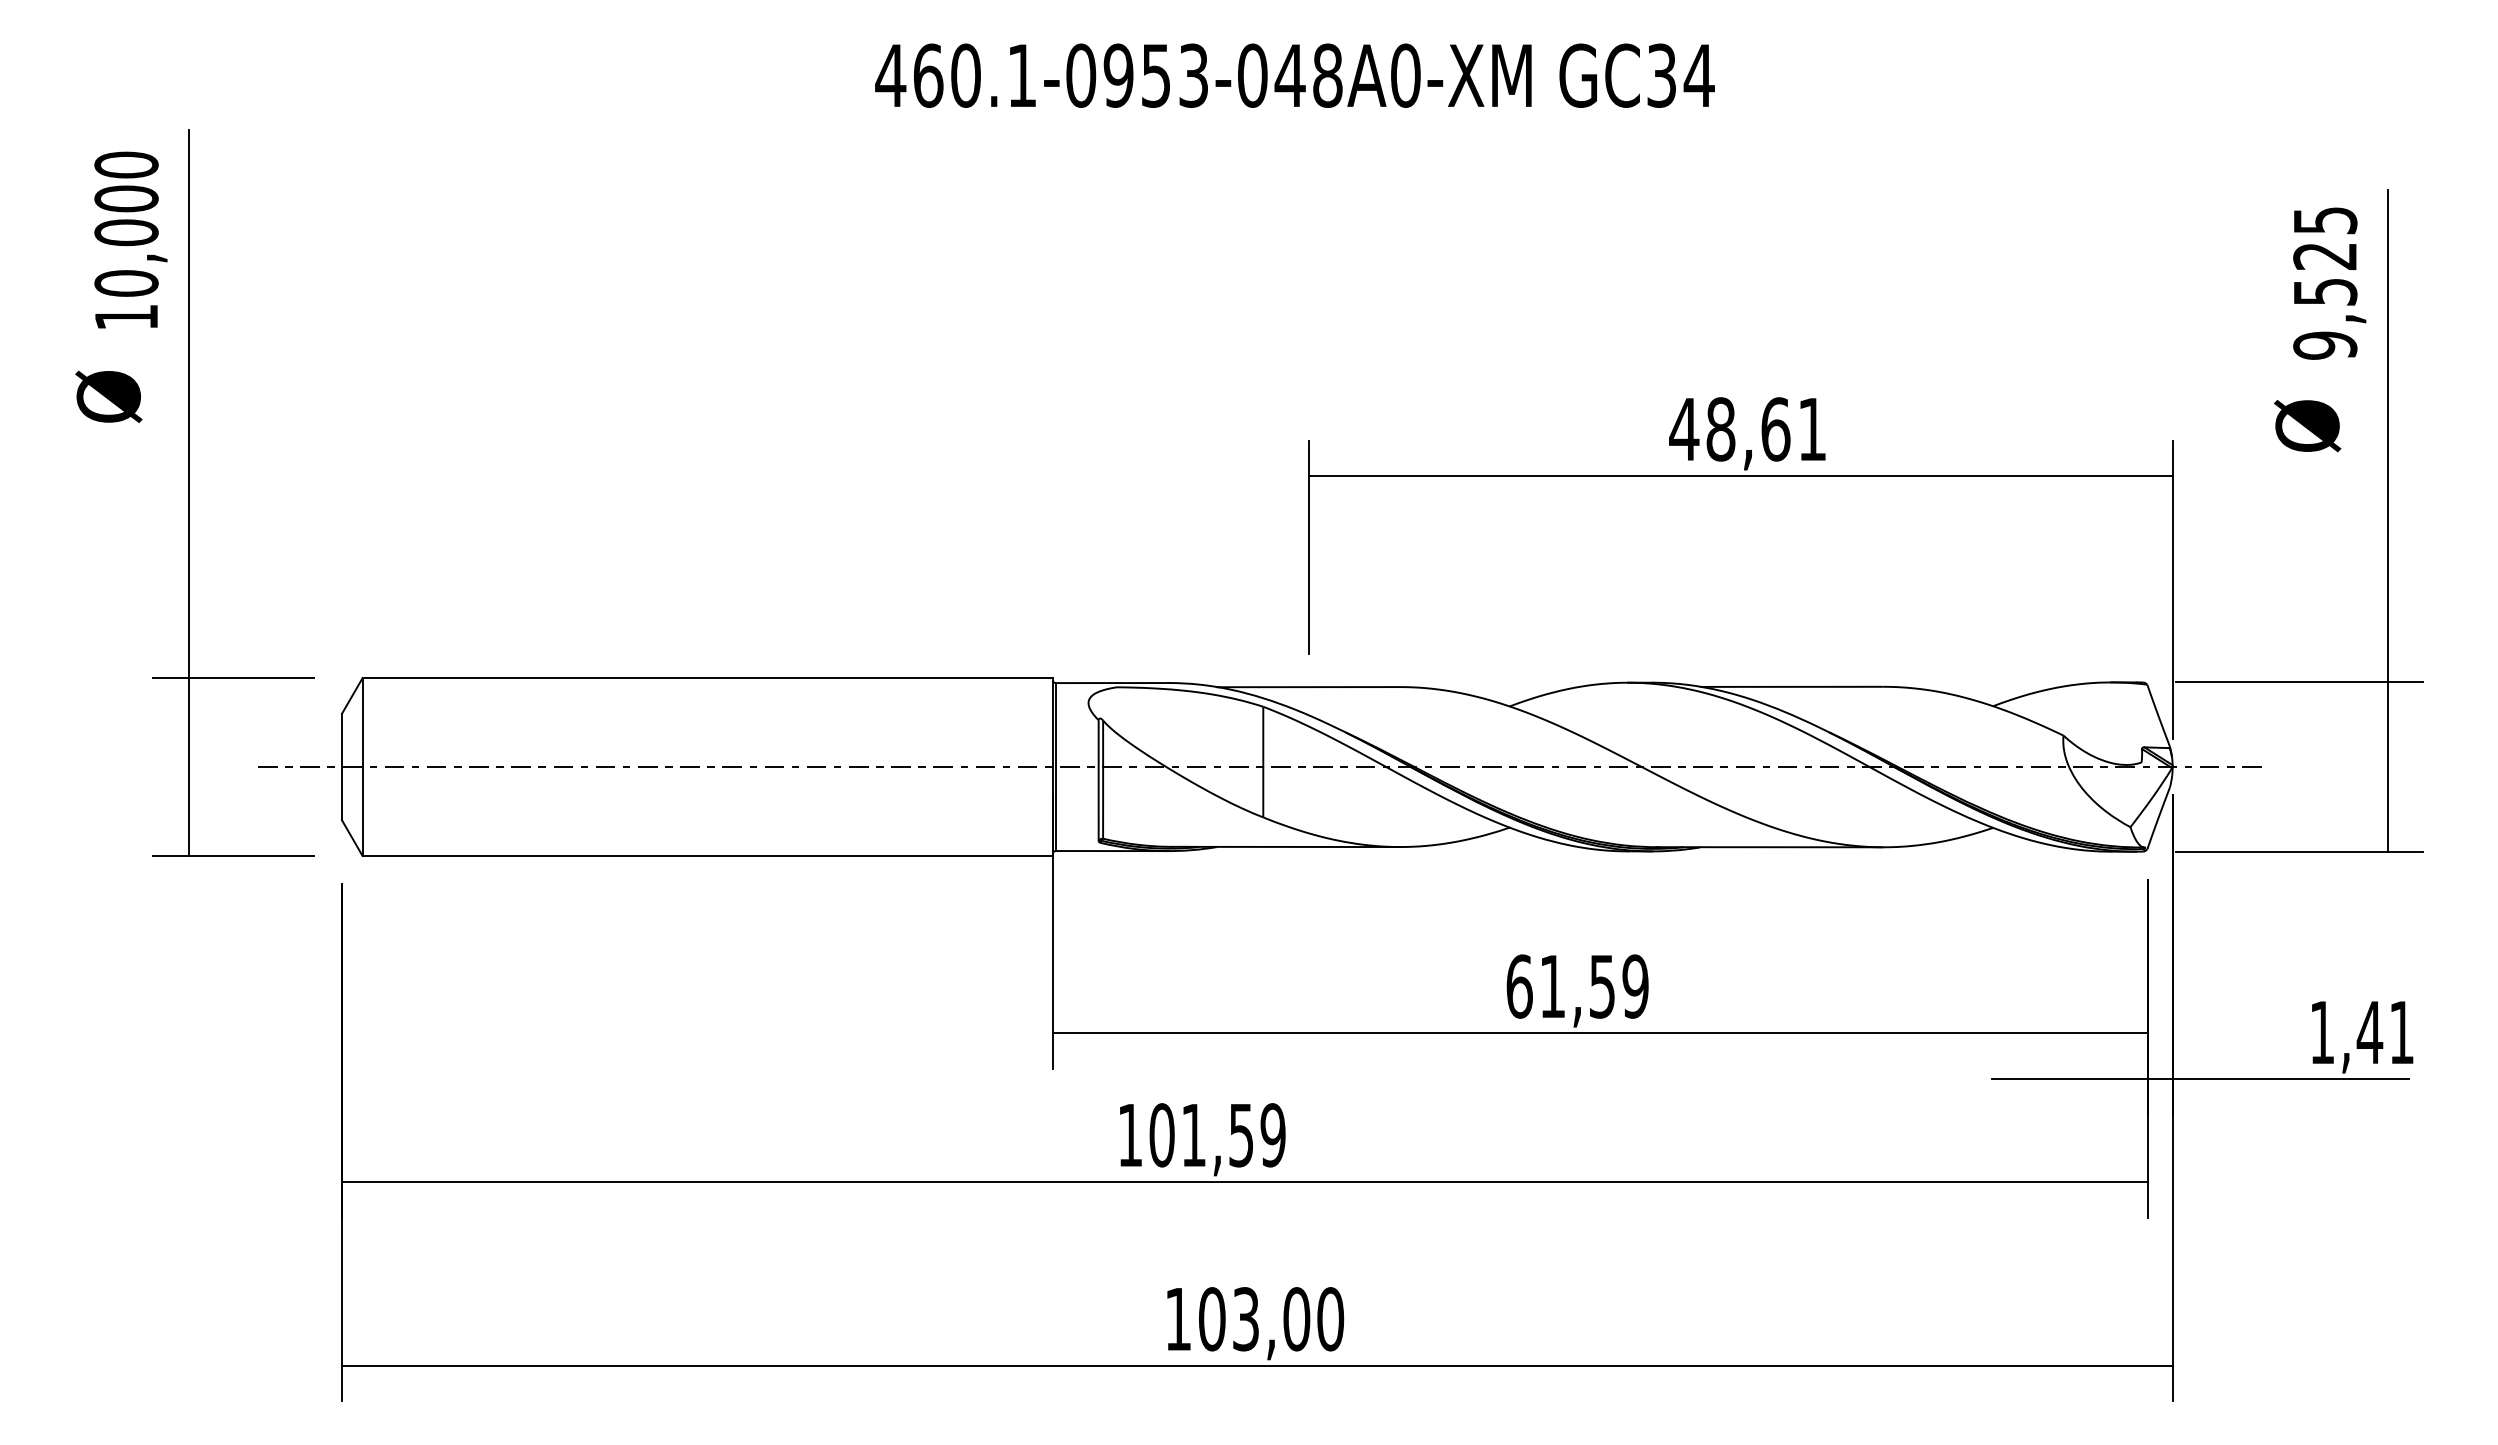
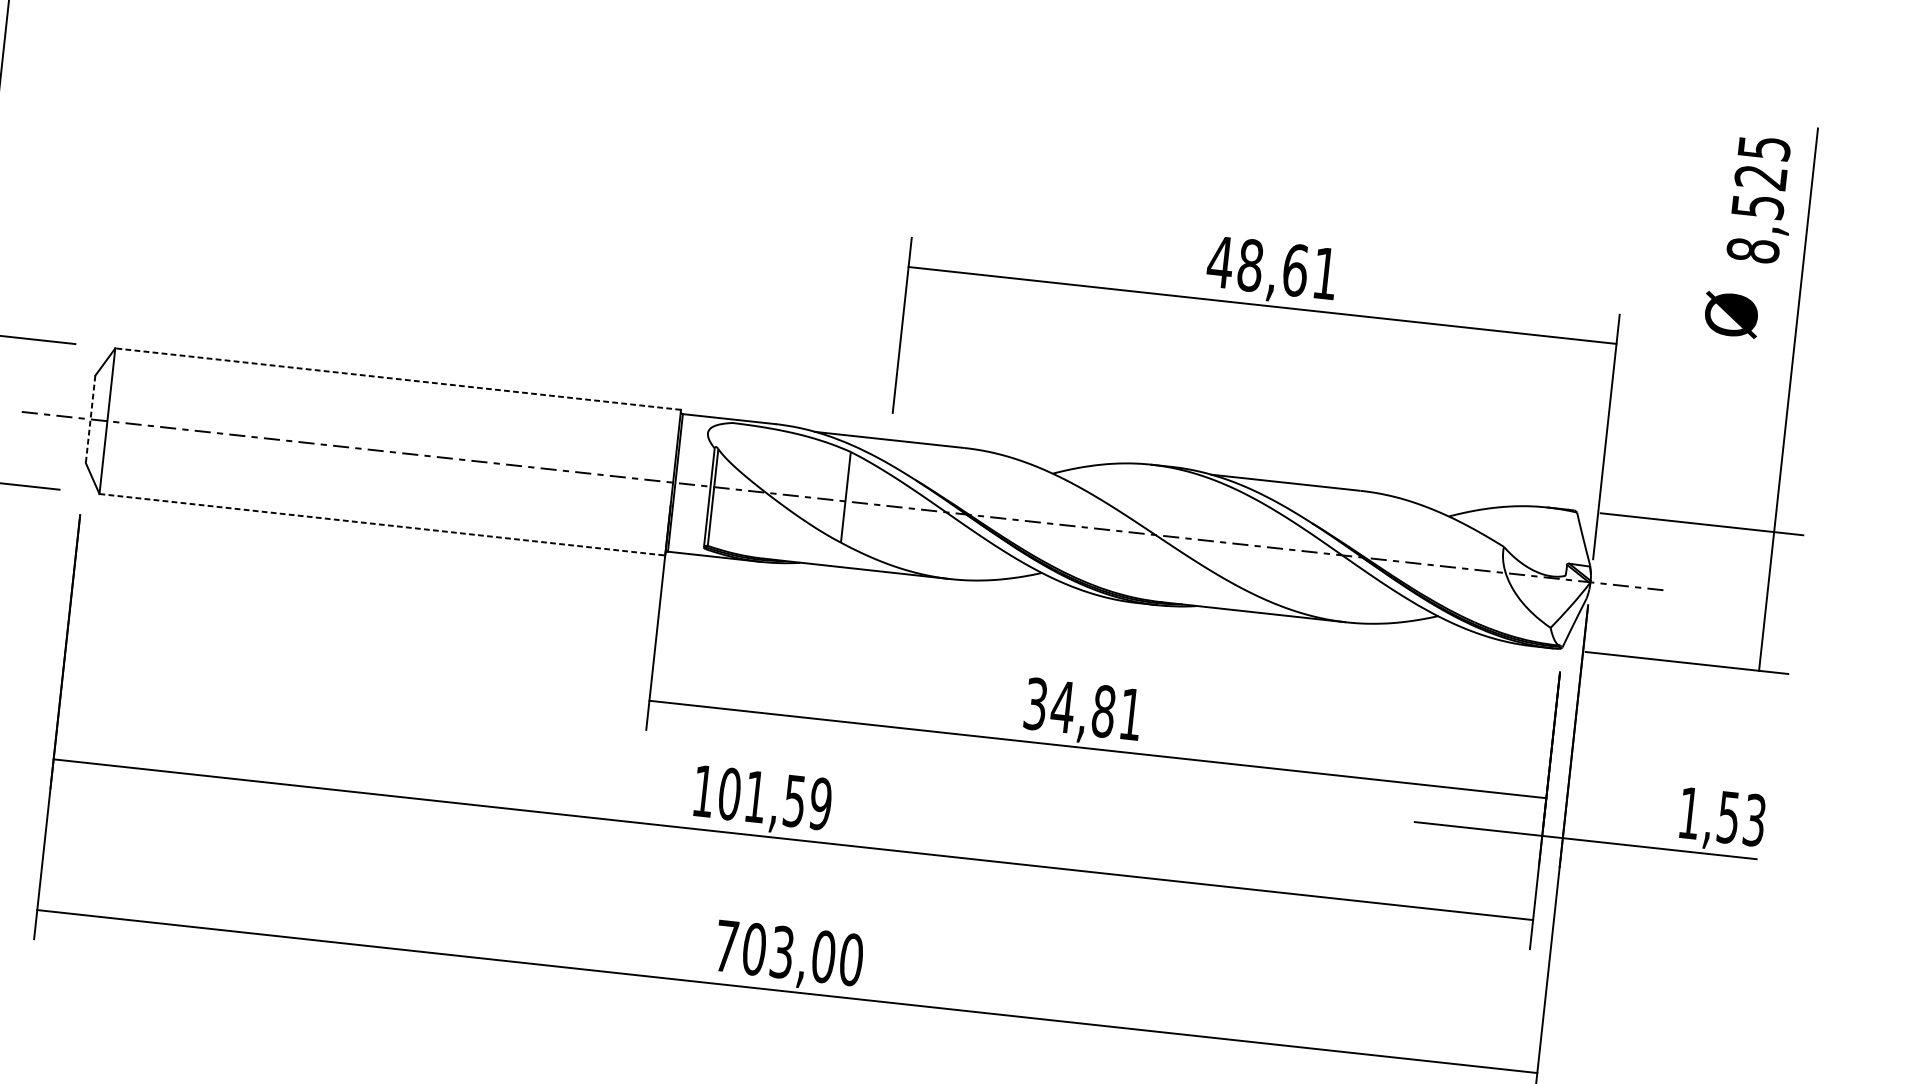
text: (2325, 345) -> (1753, 250), 9,525 -> 8,525
line: (707, 678) -> (397, 379), solid -> dashed
line: (342, 767) -> (90, 419), solid -> dashed
line: (708, 855) -> (382, 524), solid -> dashed
text: (1577, 986) -> (1083, 709), 61,59 -> 34,81
text: (2384, 1032) -> (1740, 818), 1,41 -> 1,53
text: (1178, 1319) -> (726, 946), 103,00 -> 703,00

